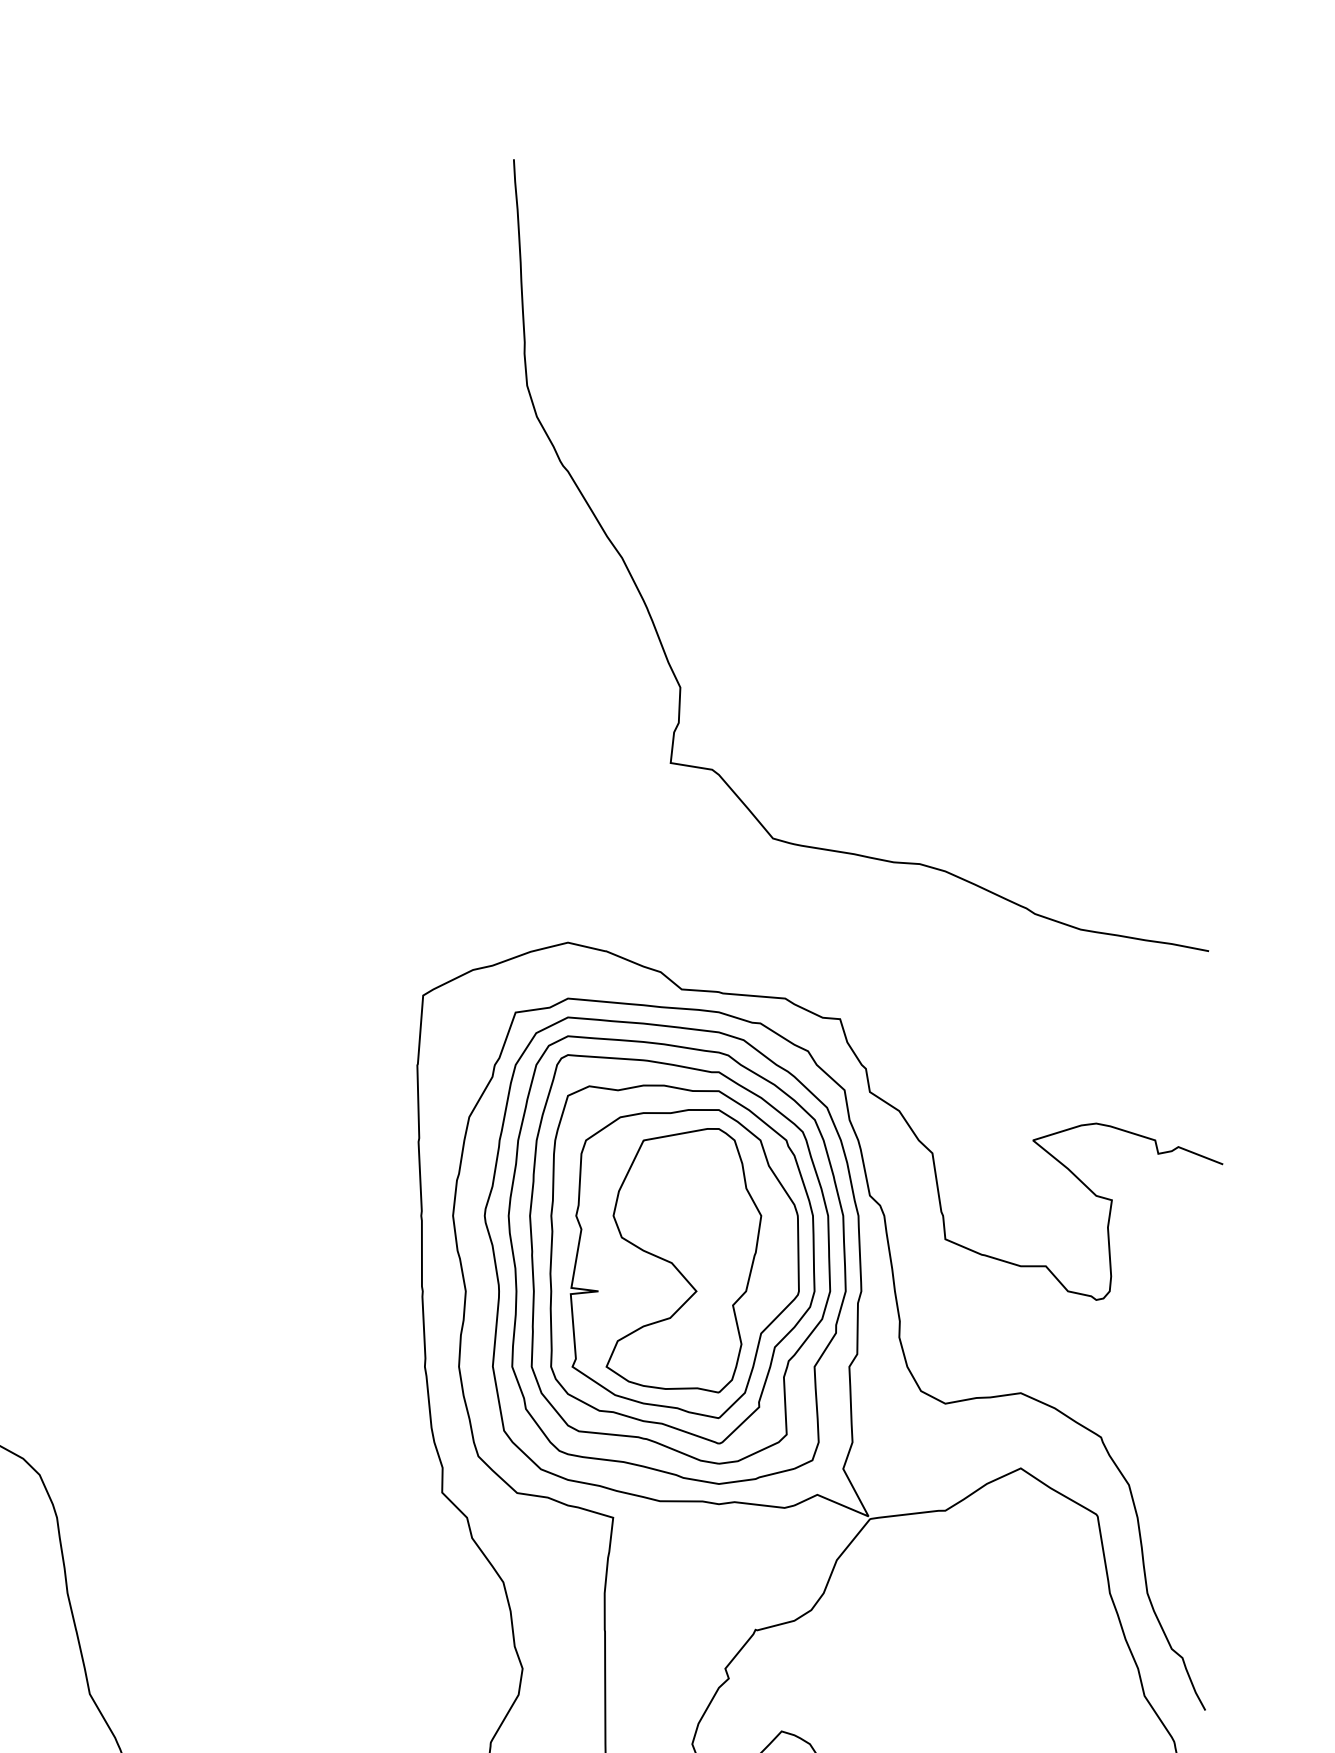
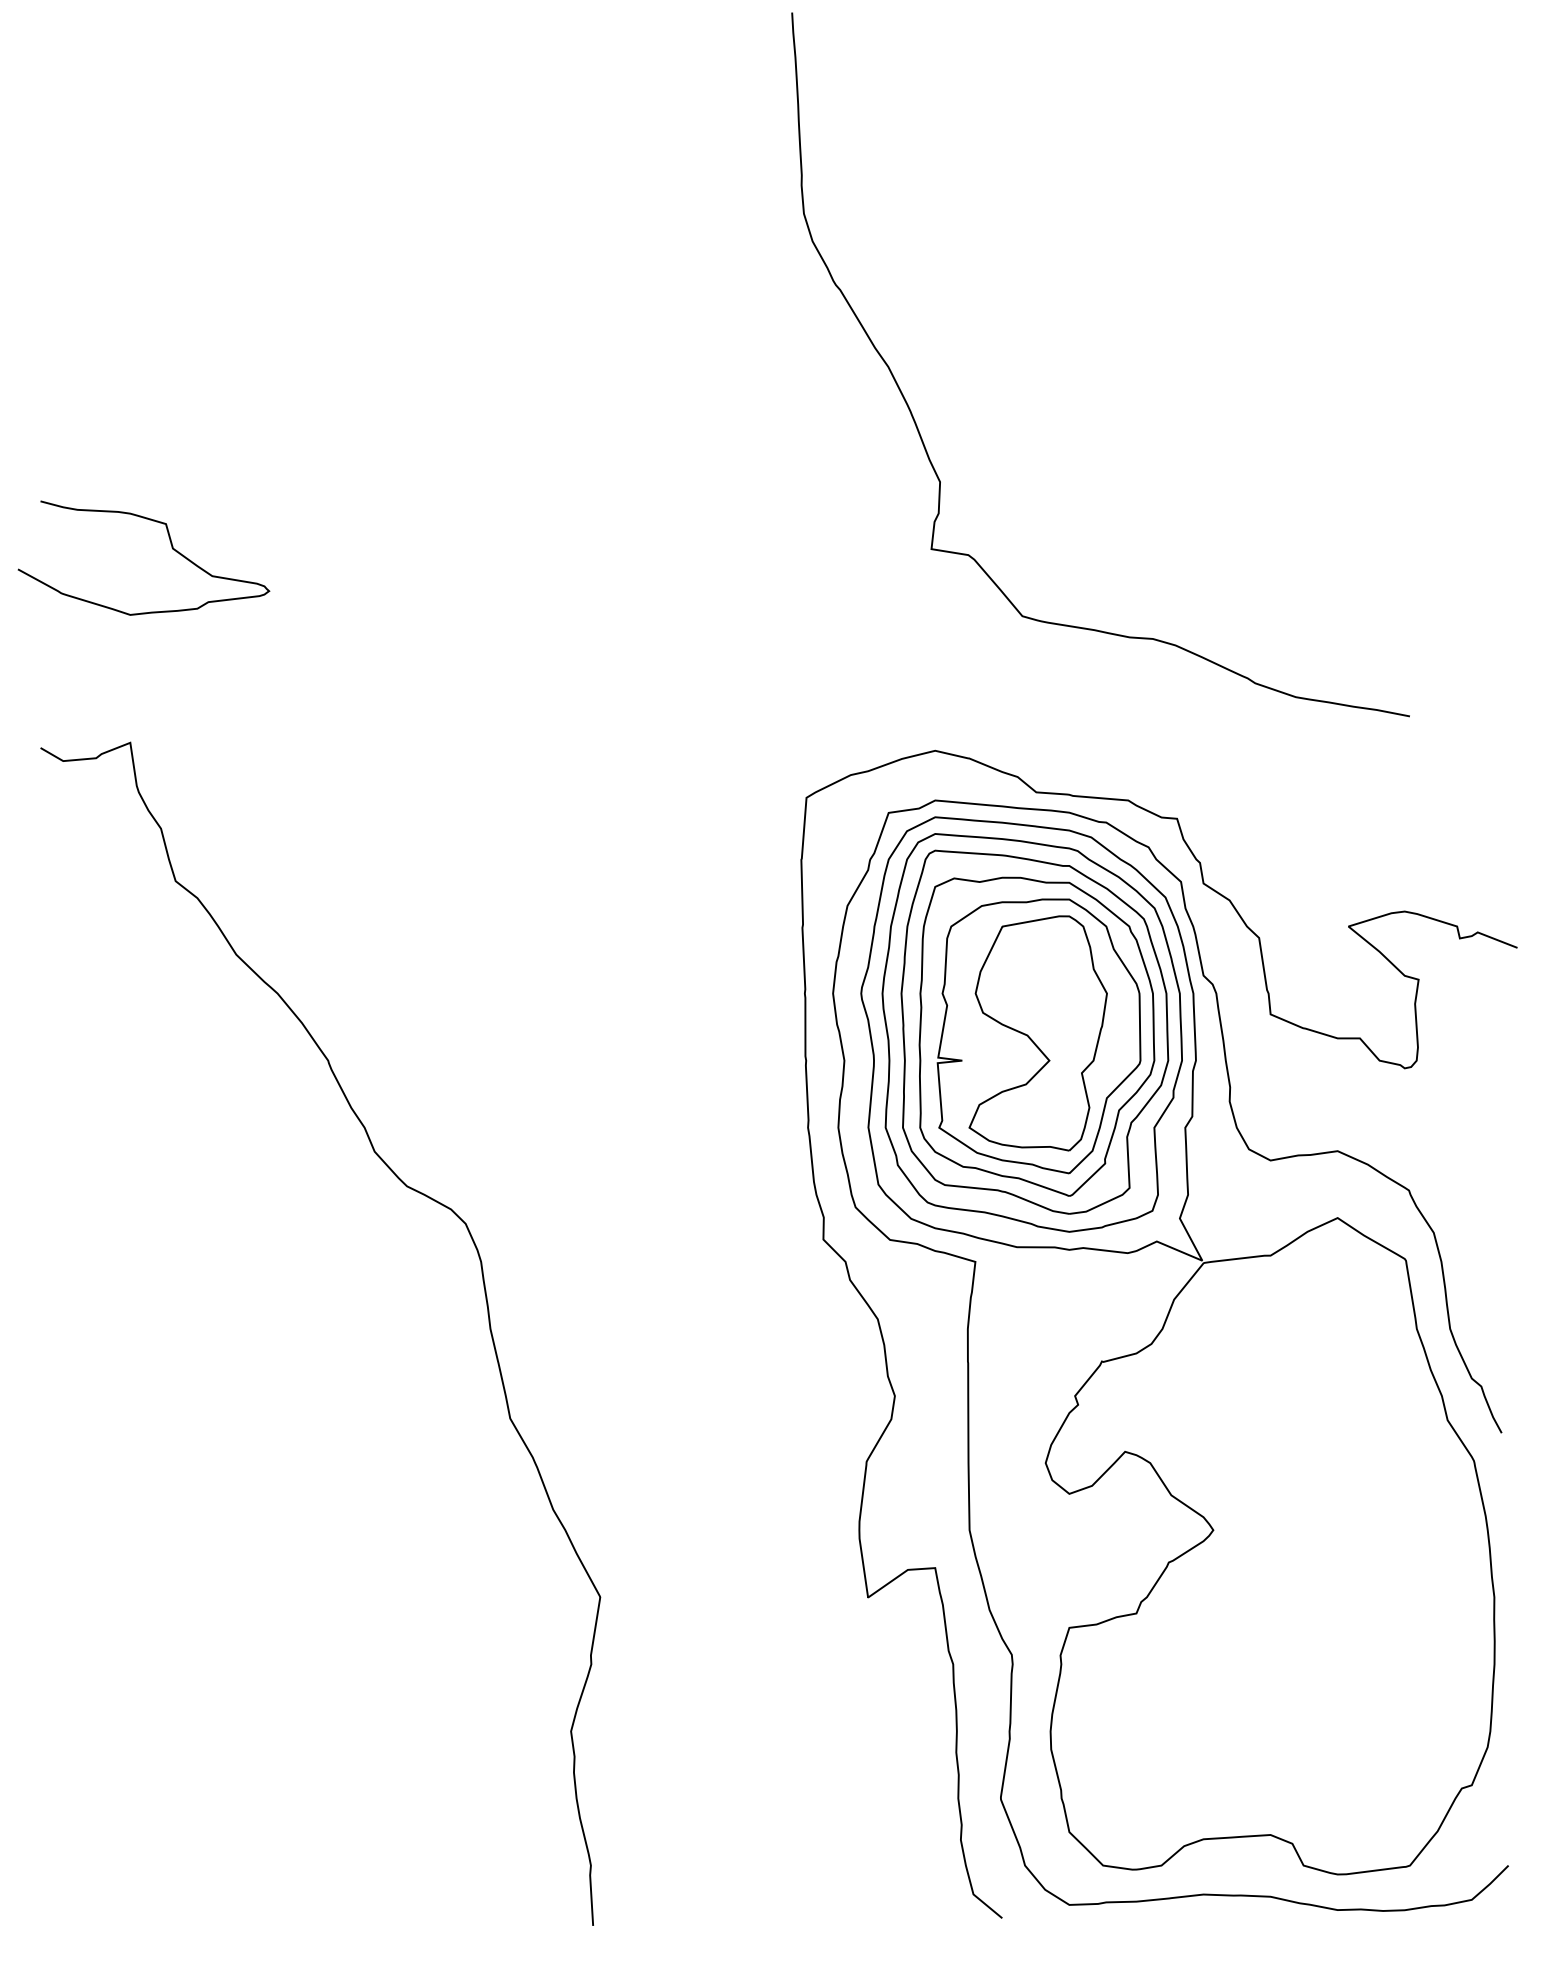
curve: (659, 635) -> (921, 435), moved

